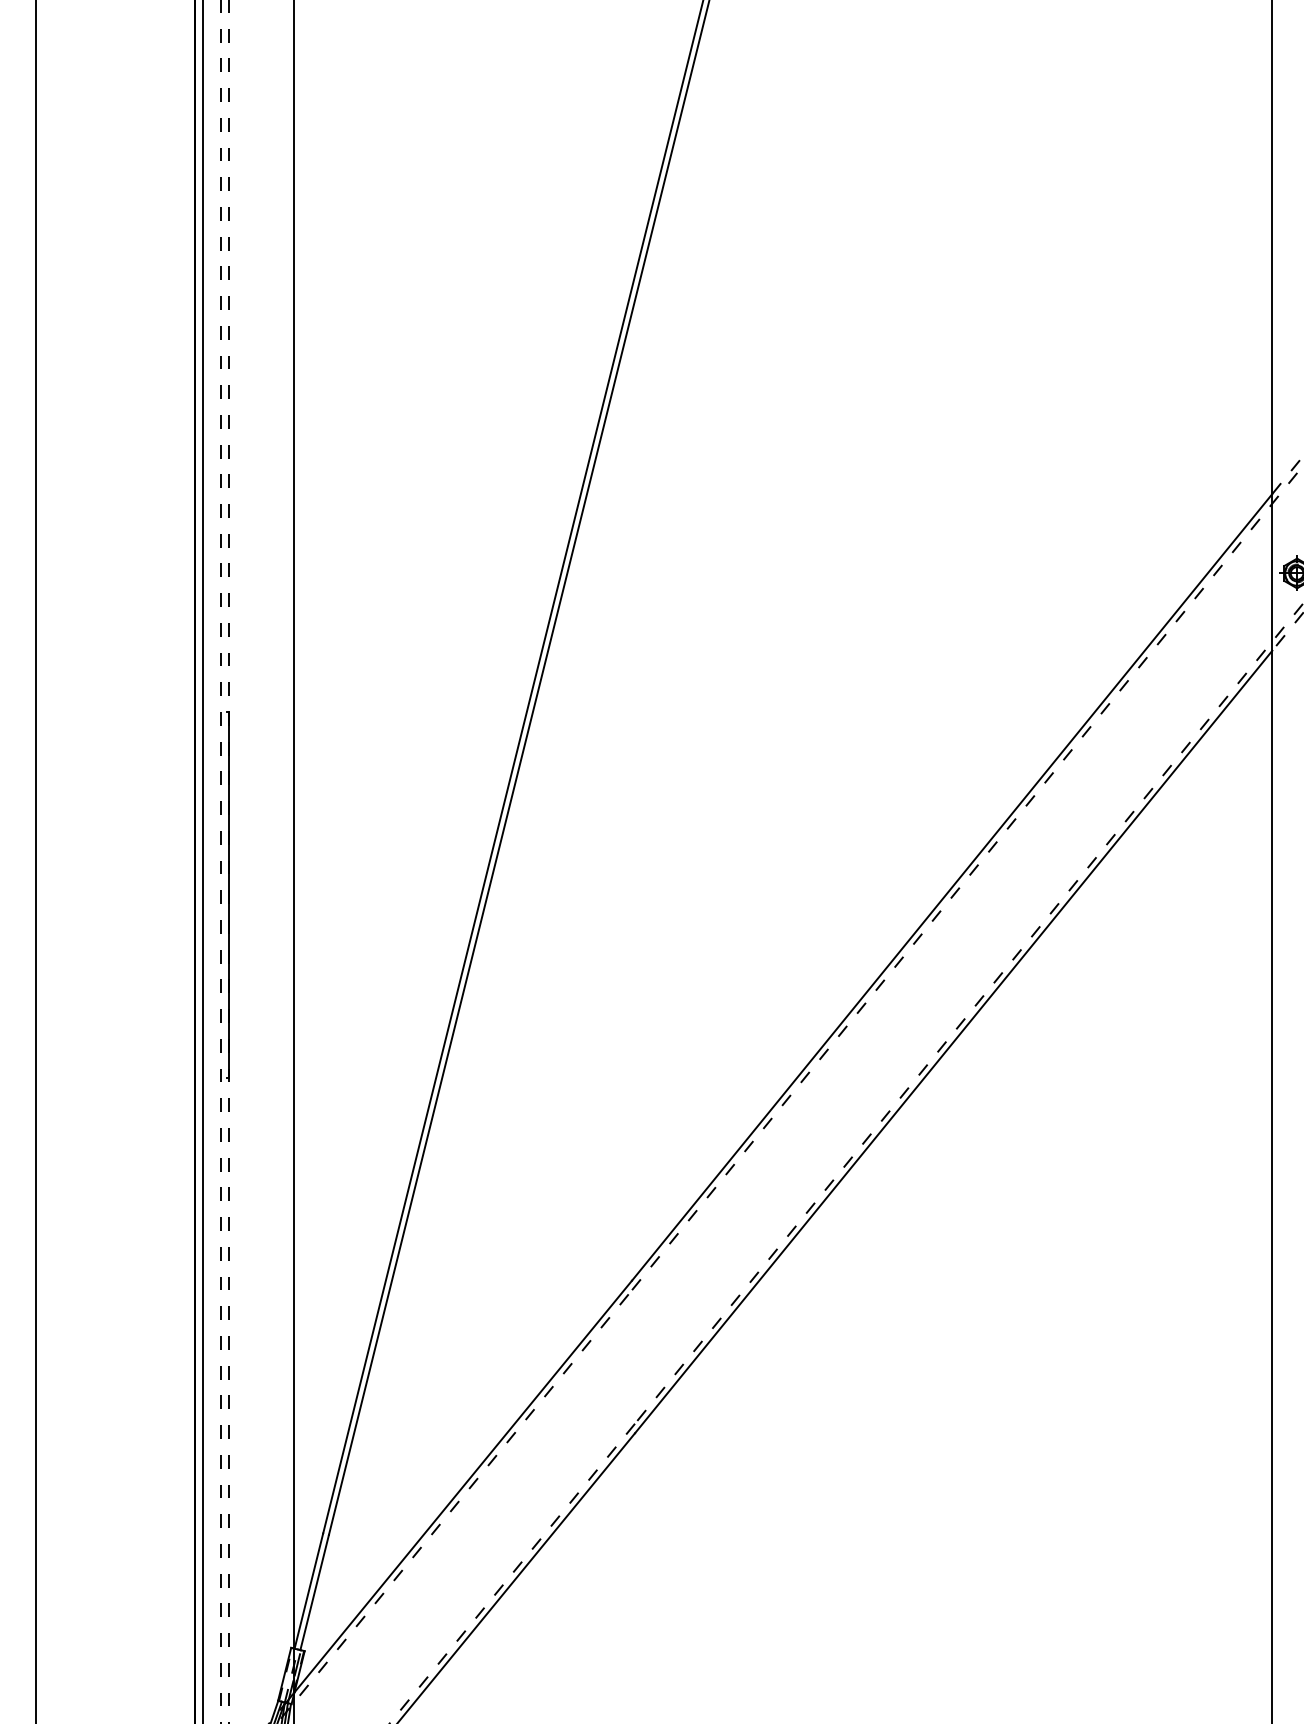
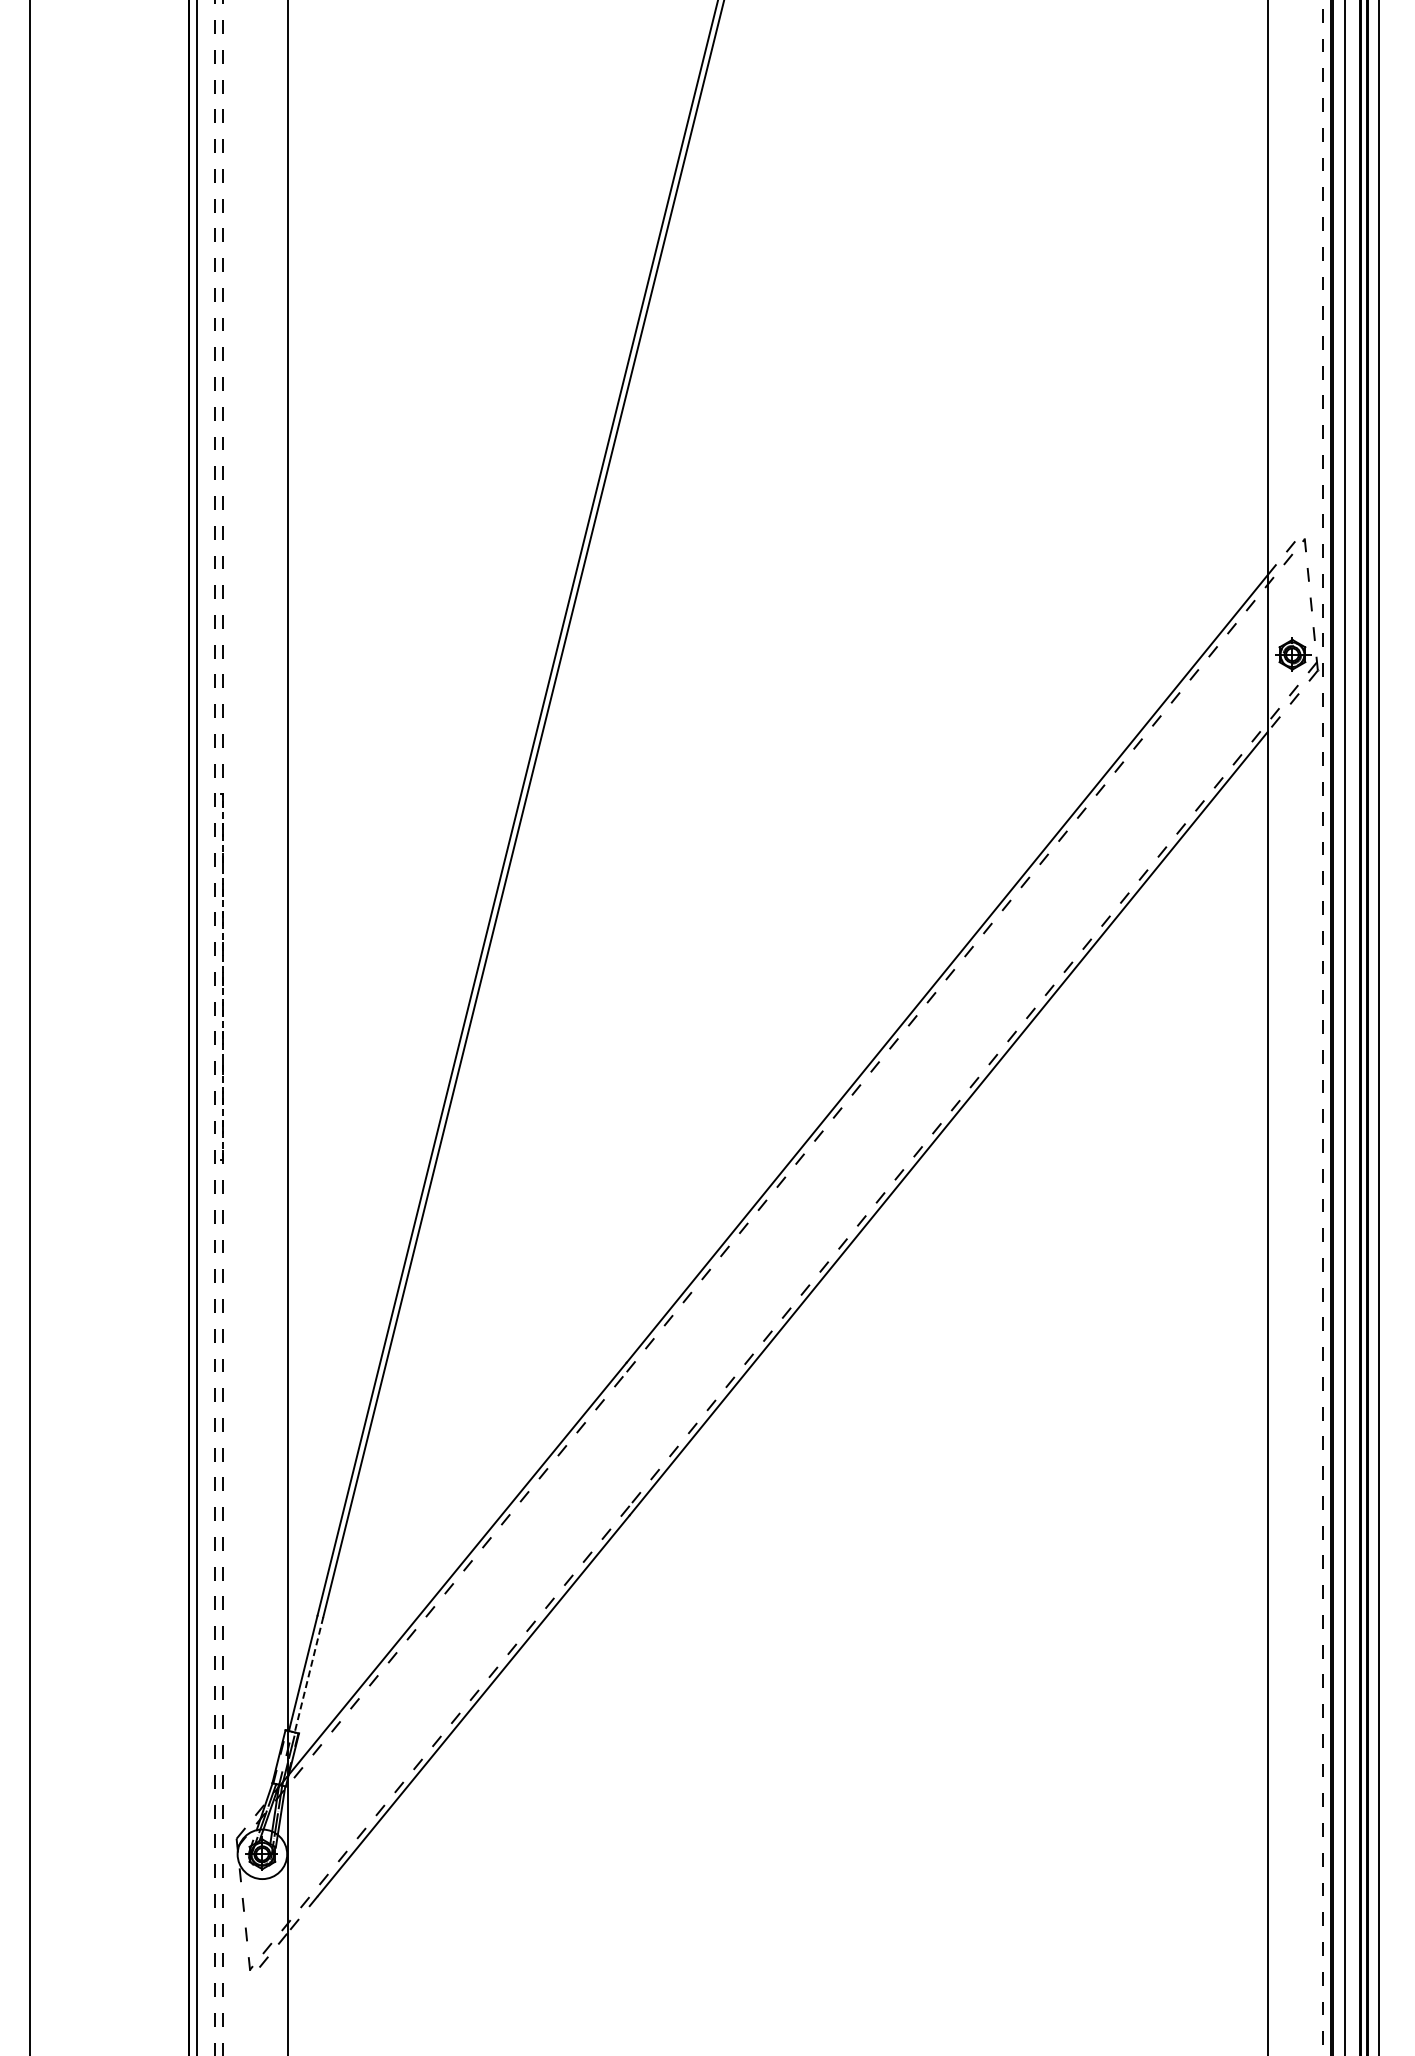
line: (228, 894) -> (222, 976), solid -> dashed
line: (314, 1593) -> (308, 1675), solid -> dashed

